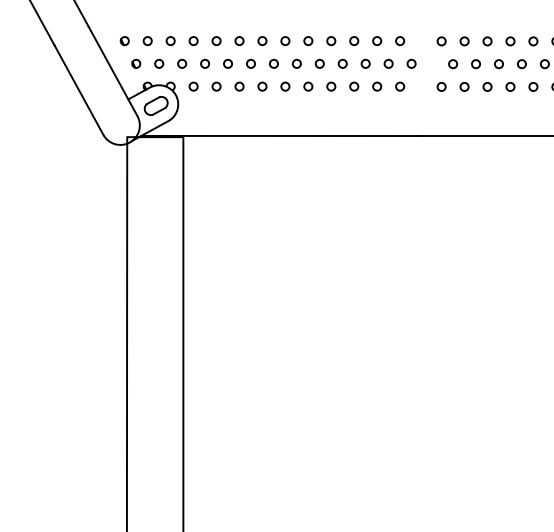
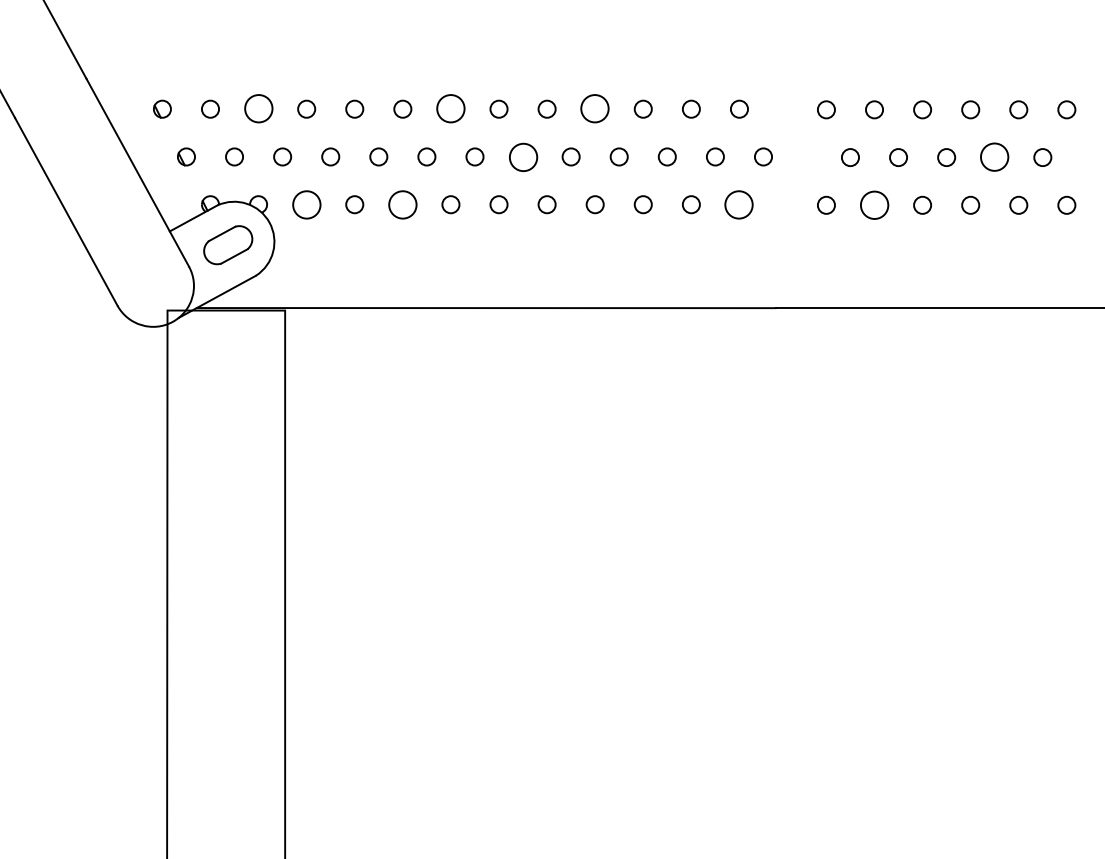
circle: (170, 41) -> (258, 110), size x1.6
circle: (262, 41) -> (451, 110), size x1.6
circle: (331, 41) -> (595, 110), size x1.6
circle: (296, 63) -> (522, 156), size x1.6
circle: (521, 64) -> (993, 158), size x1.6
circle: (193, 86) -> (306, 204), size x1.6
circle: (239, 86) -> (402, 204), size x1.6
circle: (400, 86) -> (740, 204), size x1.6
circle: (464, 86) -> (874, 204), size x1.6

